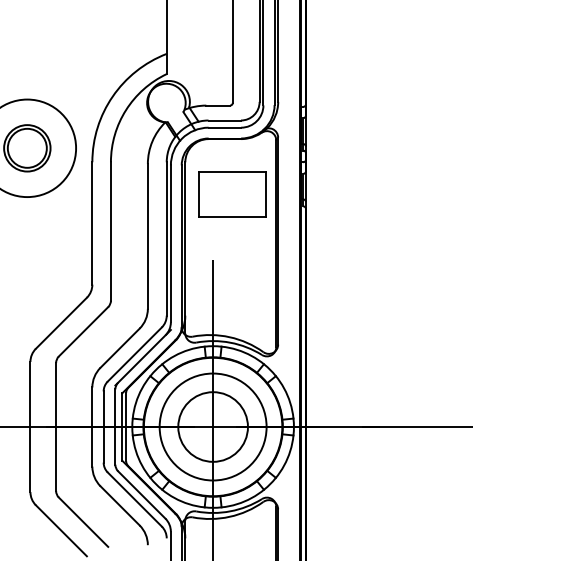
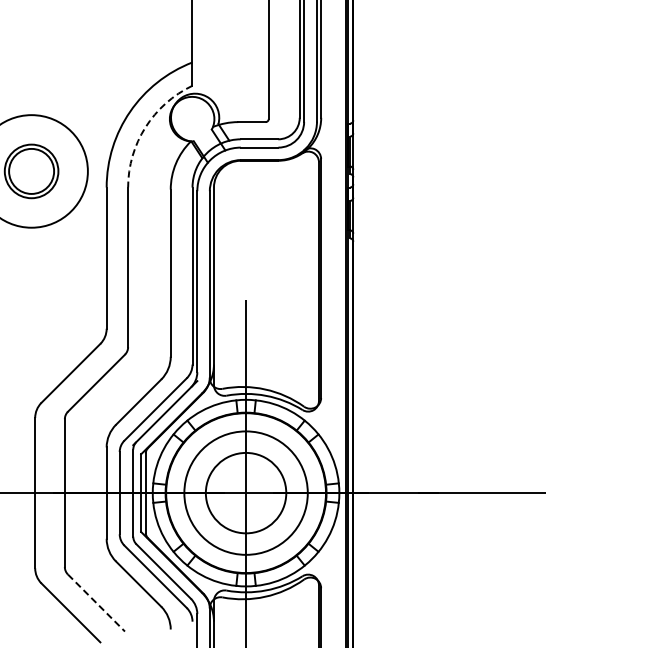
arc: (126, 110) -> (145, 127), solid -> dashed
part: (232, 194) -> (268, 224), removed
line: (83, 522) -> (96, 603), solid -> dashed

